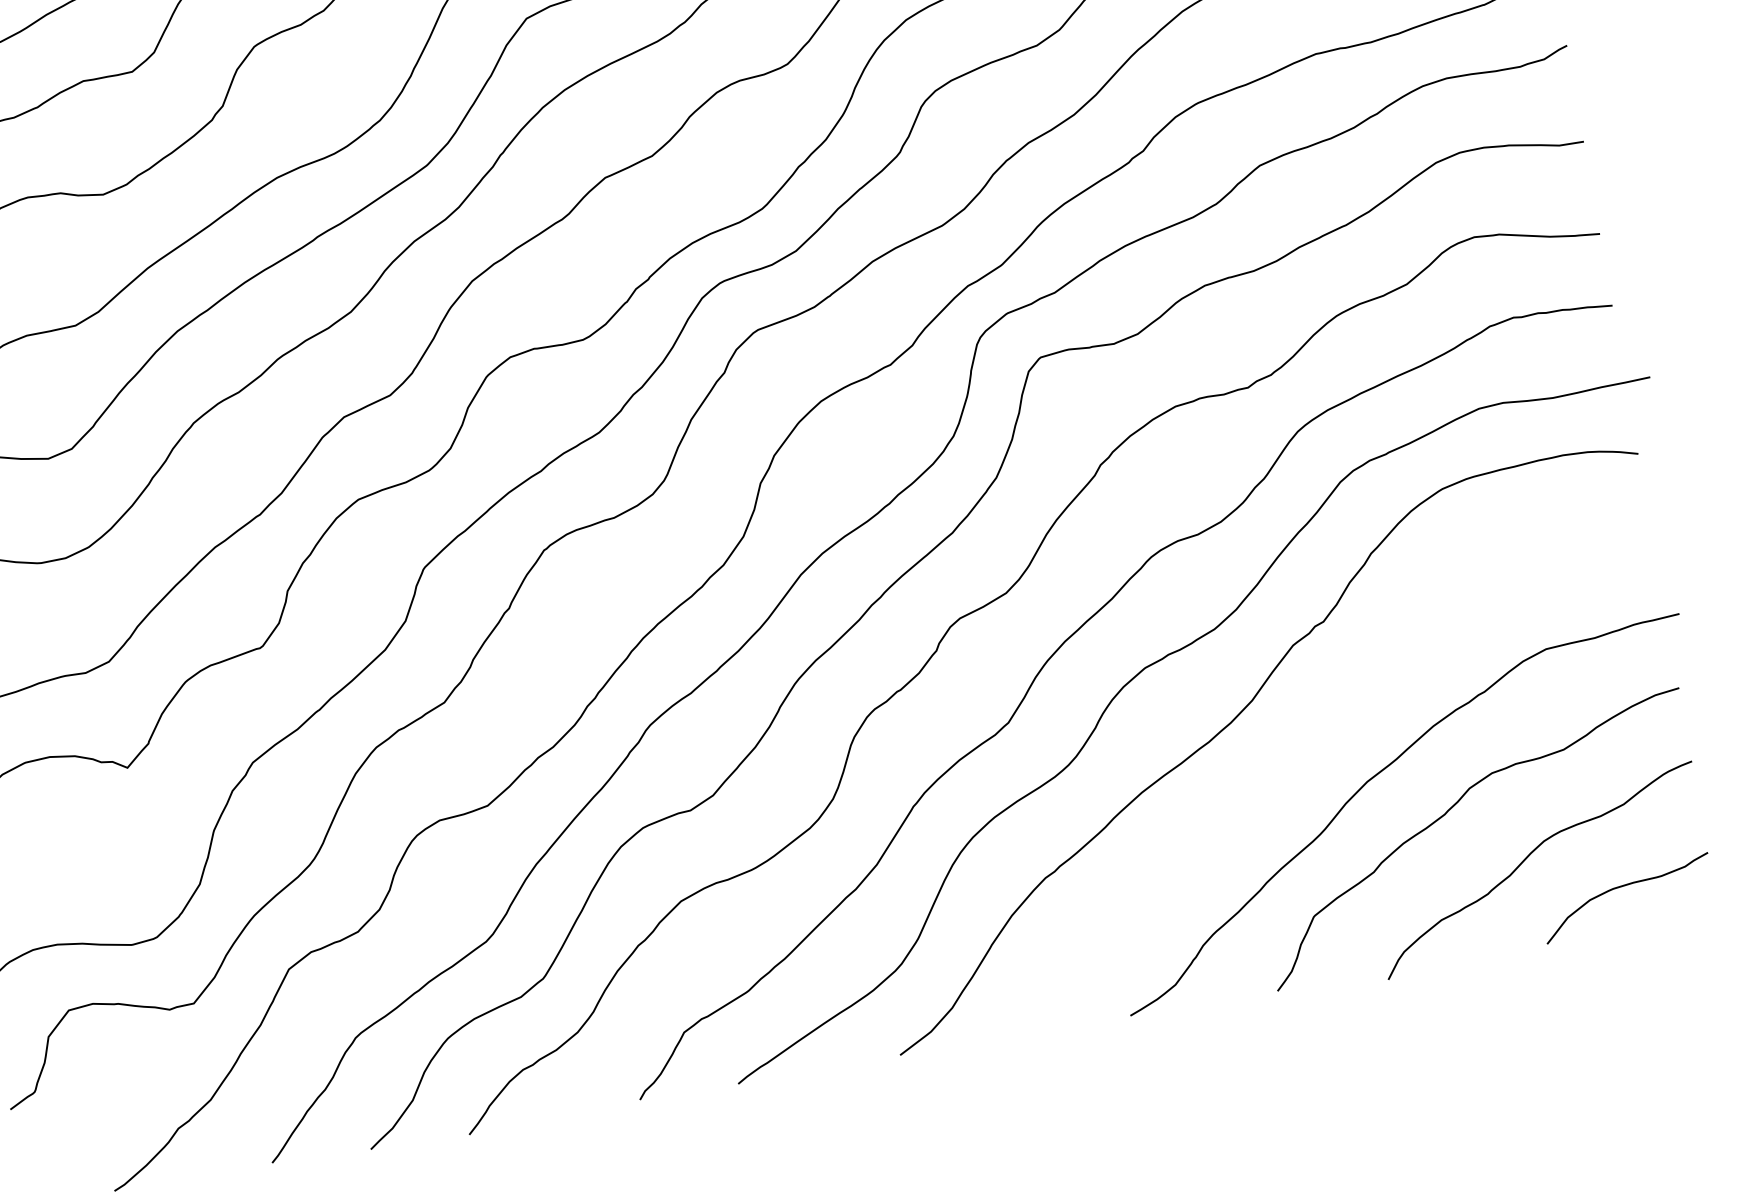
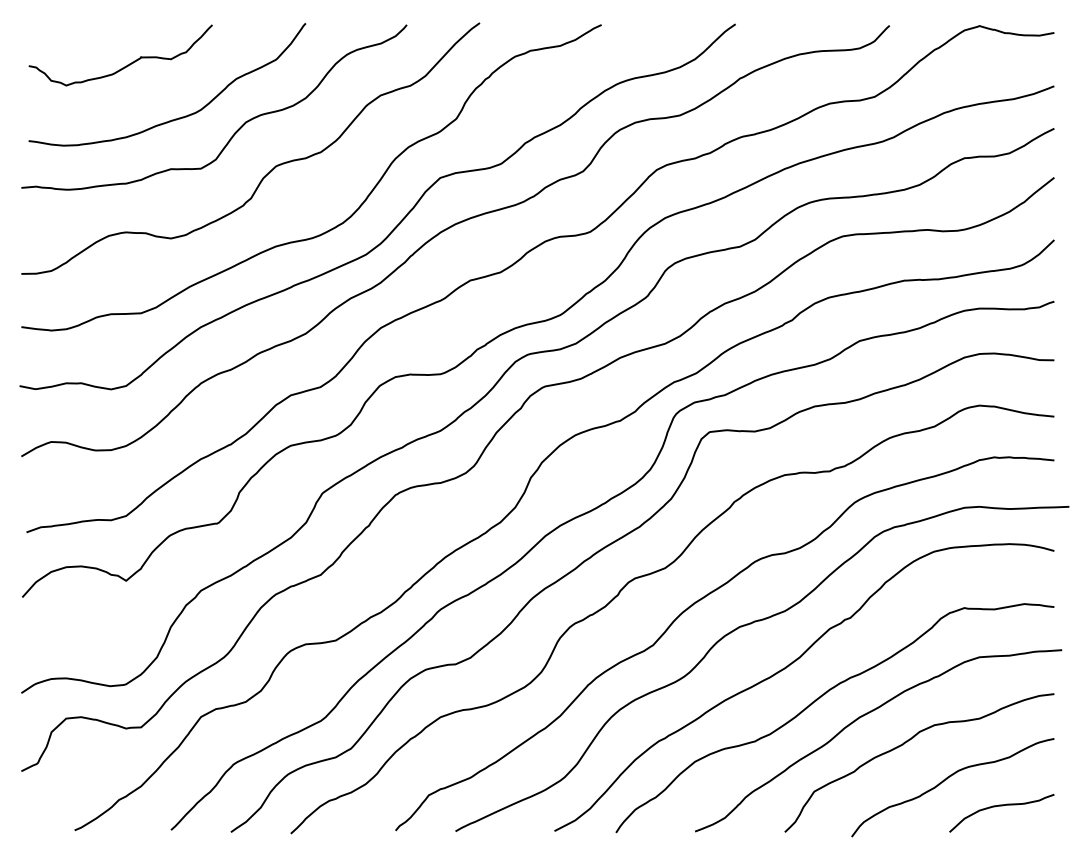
curve: (1297, 762) -> (820, 698), added

